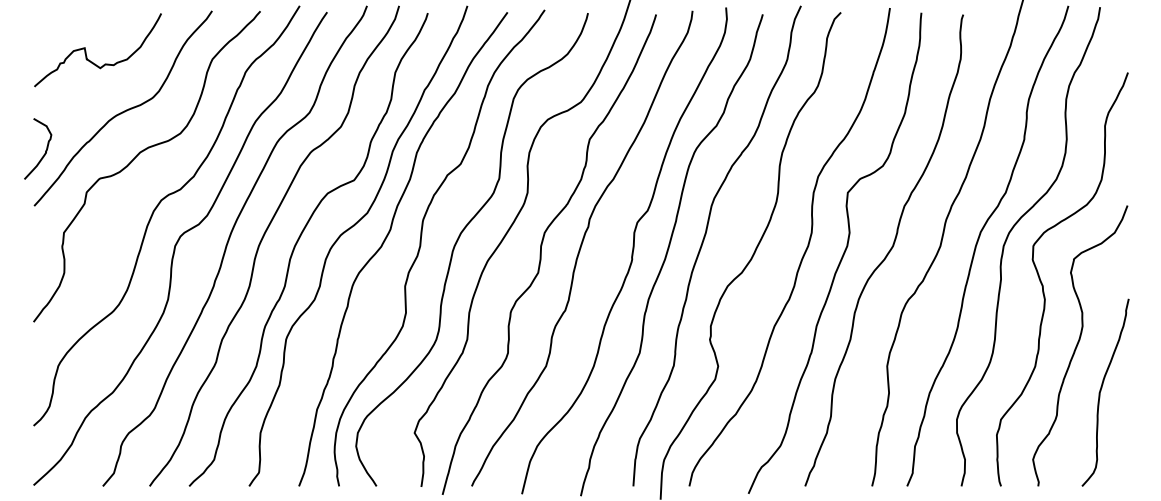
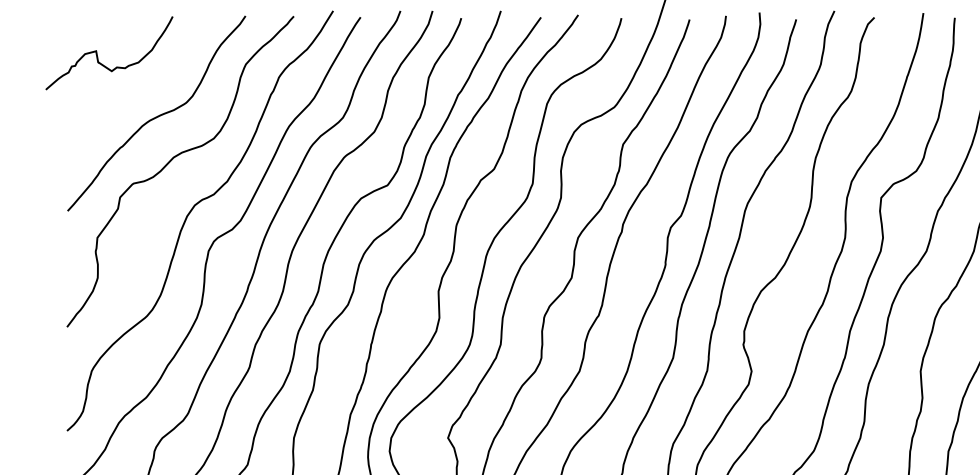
curve: (86, 50) -> (97, 53), moved
curve: (45, 150) -> (78, 155), removed

